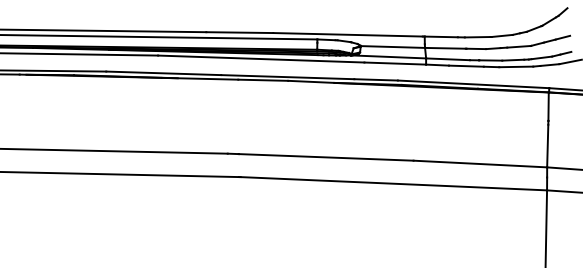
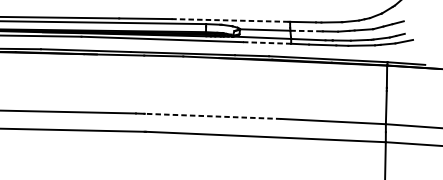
line: (348, 34) -> (230, 20), solid -> dashed
line: (445, 48) -> (306, 31), solid -> dashed
line: (395, 63) -> (267, 42), solid -> dashed
line: (325, 157) -> (212, 116), solid -> dashed

